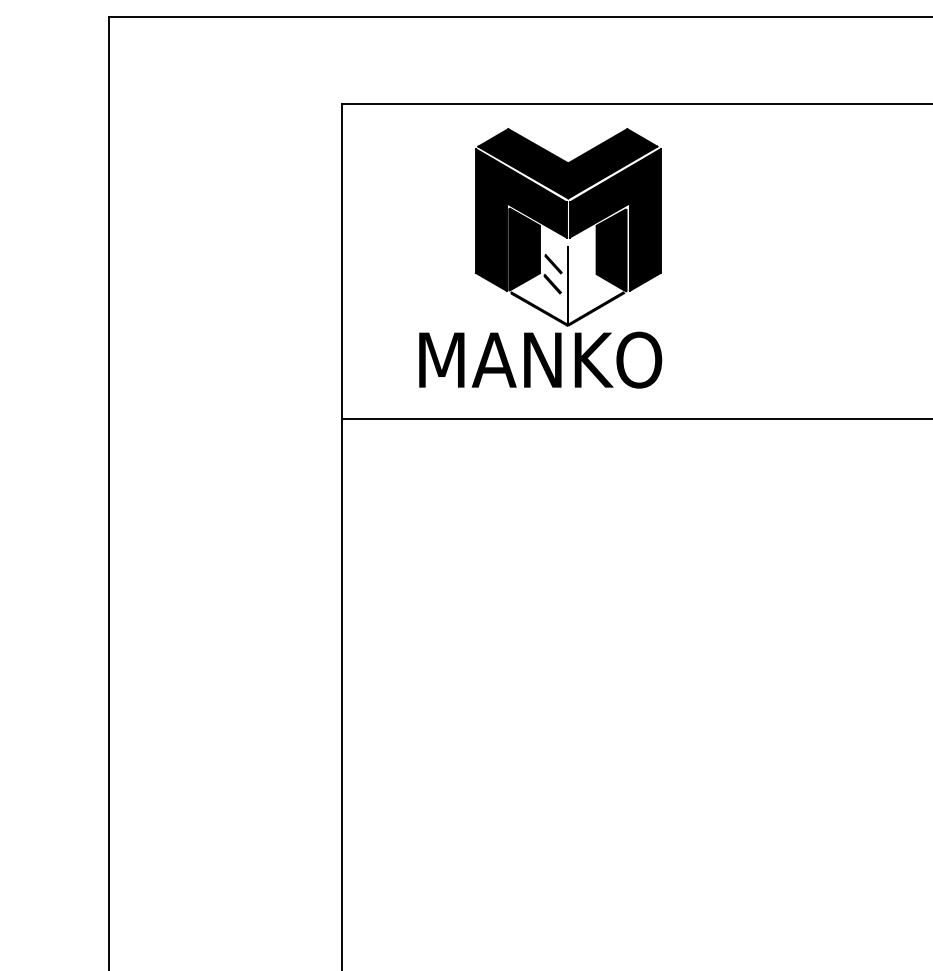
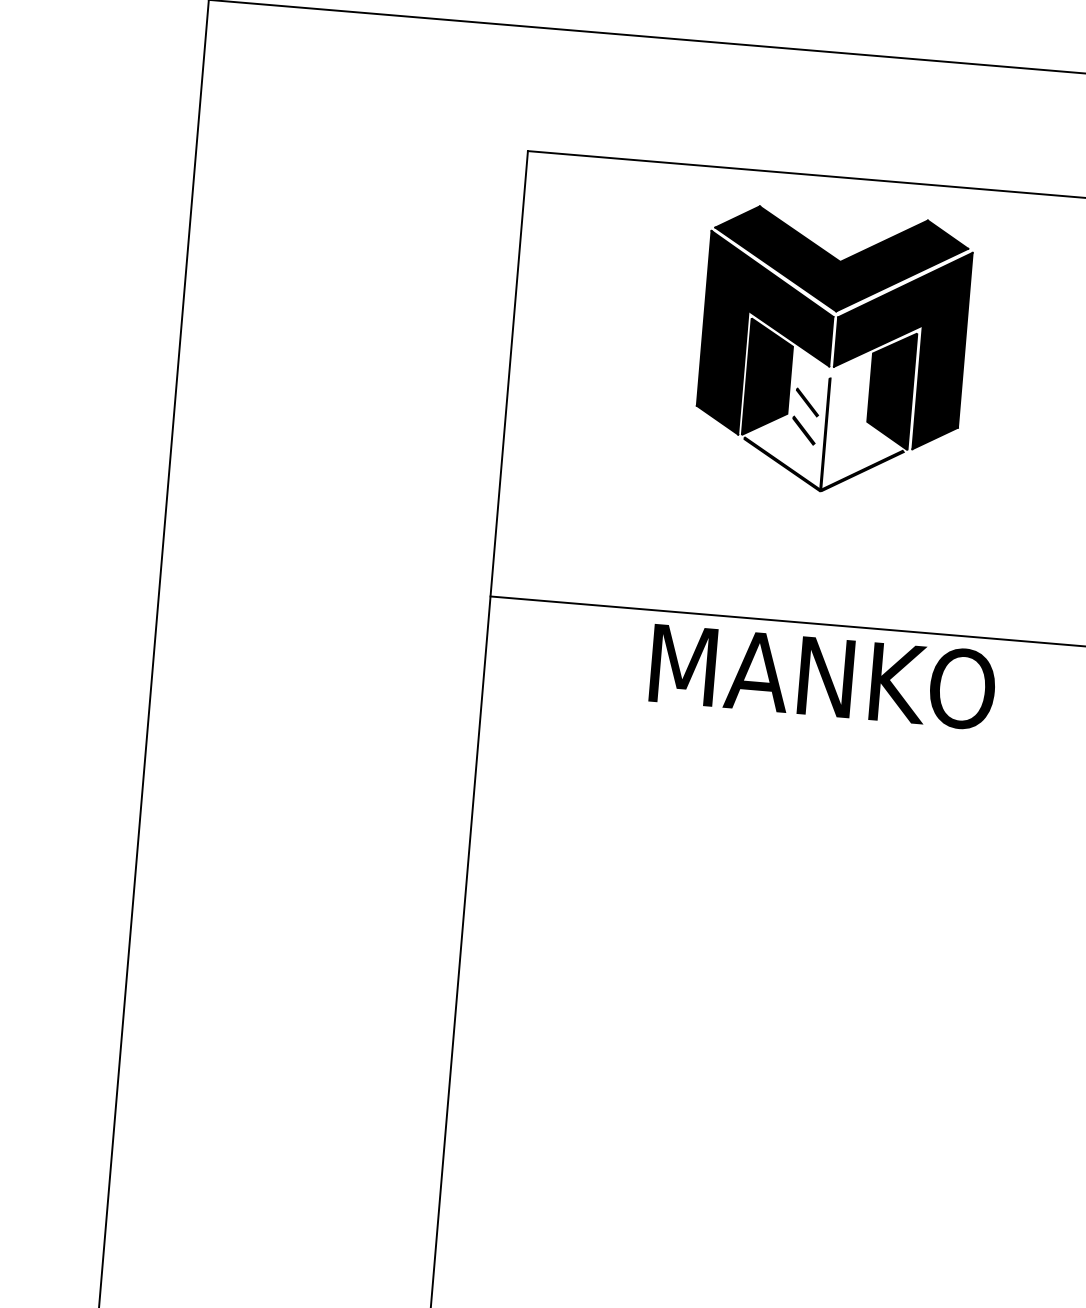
text: (540, 359) -> (822, 676), moved

